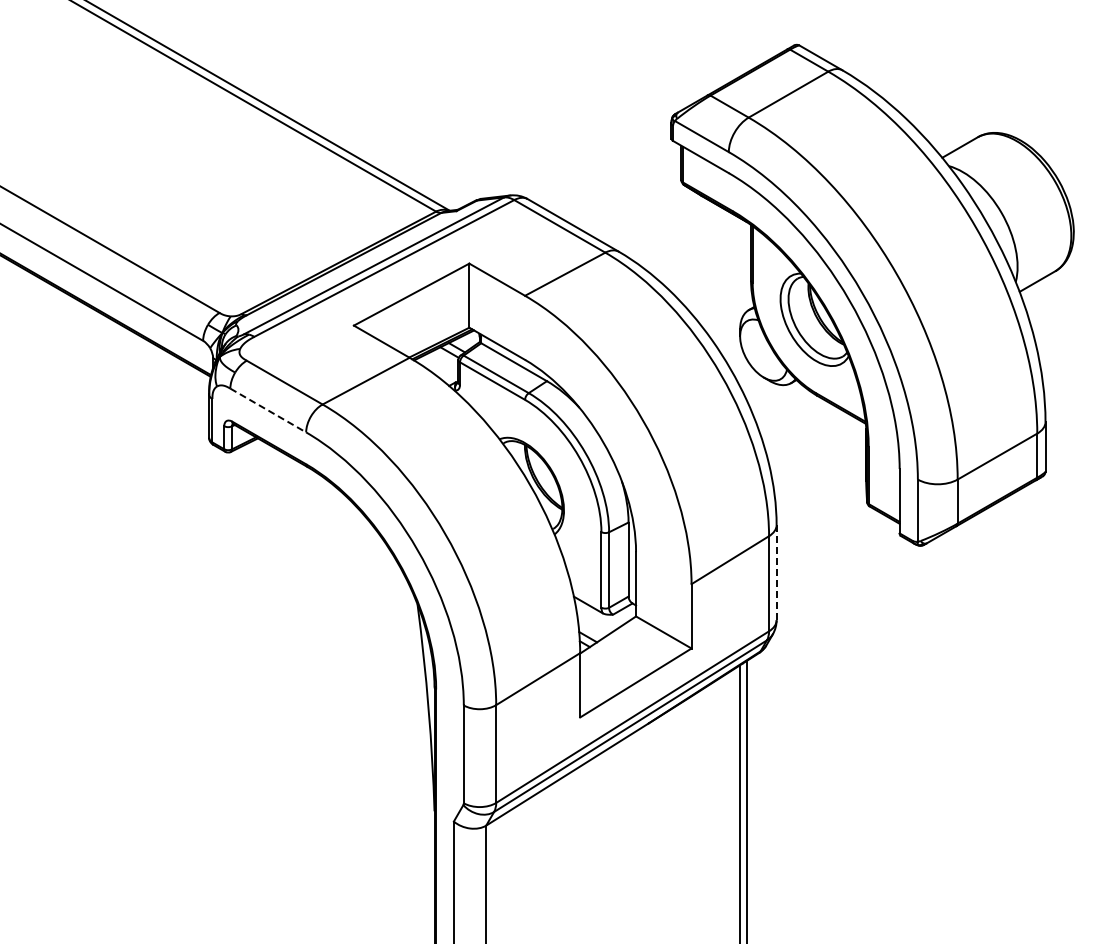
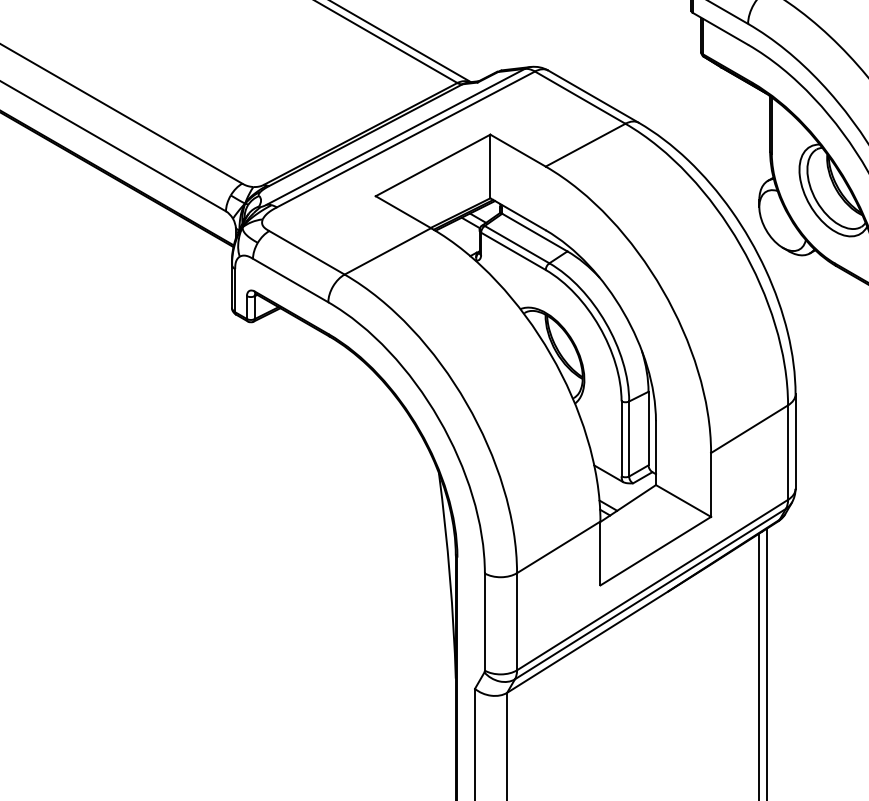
line: (268, 410) -> (290, 280), dashed -> solid
line: (776, 572) -> (795, 441), dashed -> solid

